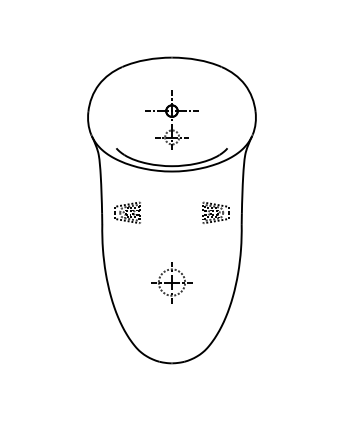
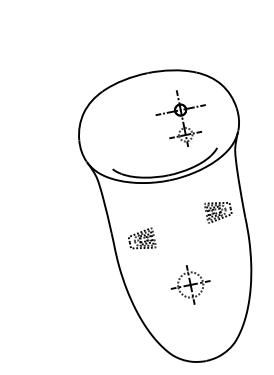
part: (171, 119) -> (181, 118), moved
part: (127, 212) -> (141, 239), moved

